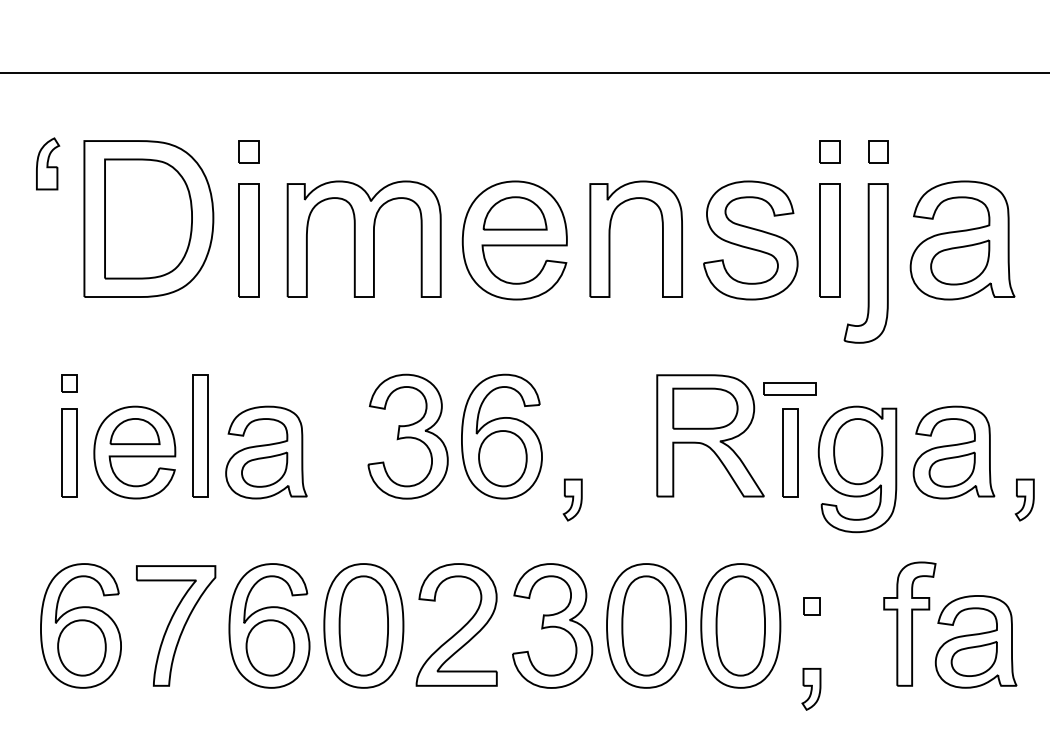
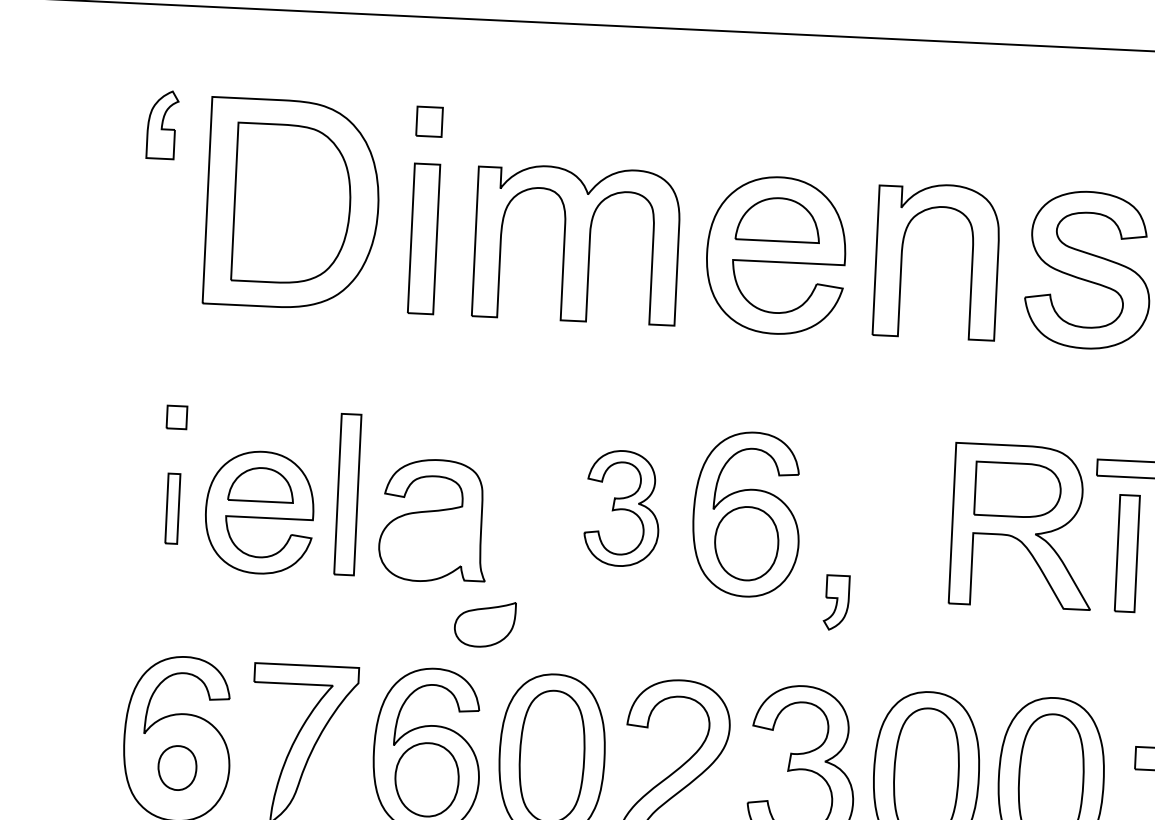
part: (407, 436) -> (621, 508), size x0.7
part: (69, 452) -> (173, 508), size x0.6
part: (264, 469) -> (484, 623), moved
part: (81, 647) -> (176, 767), size x0.6

